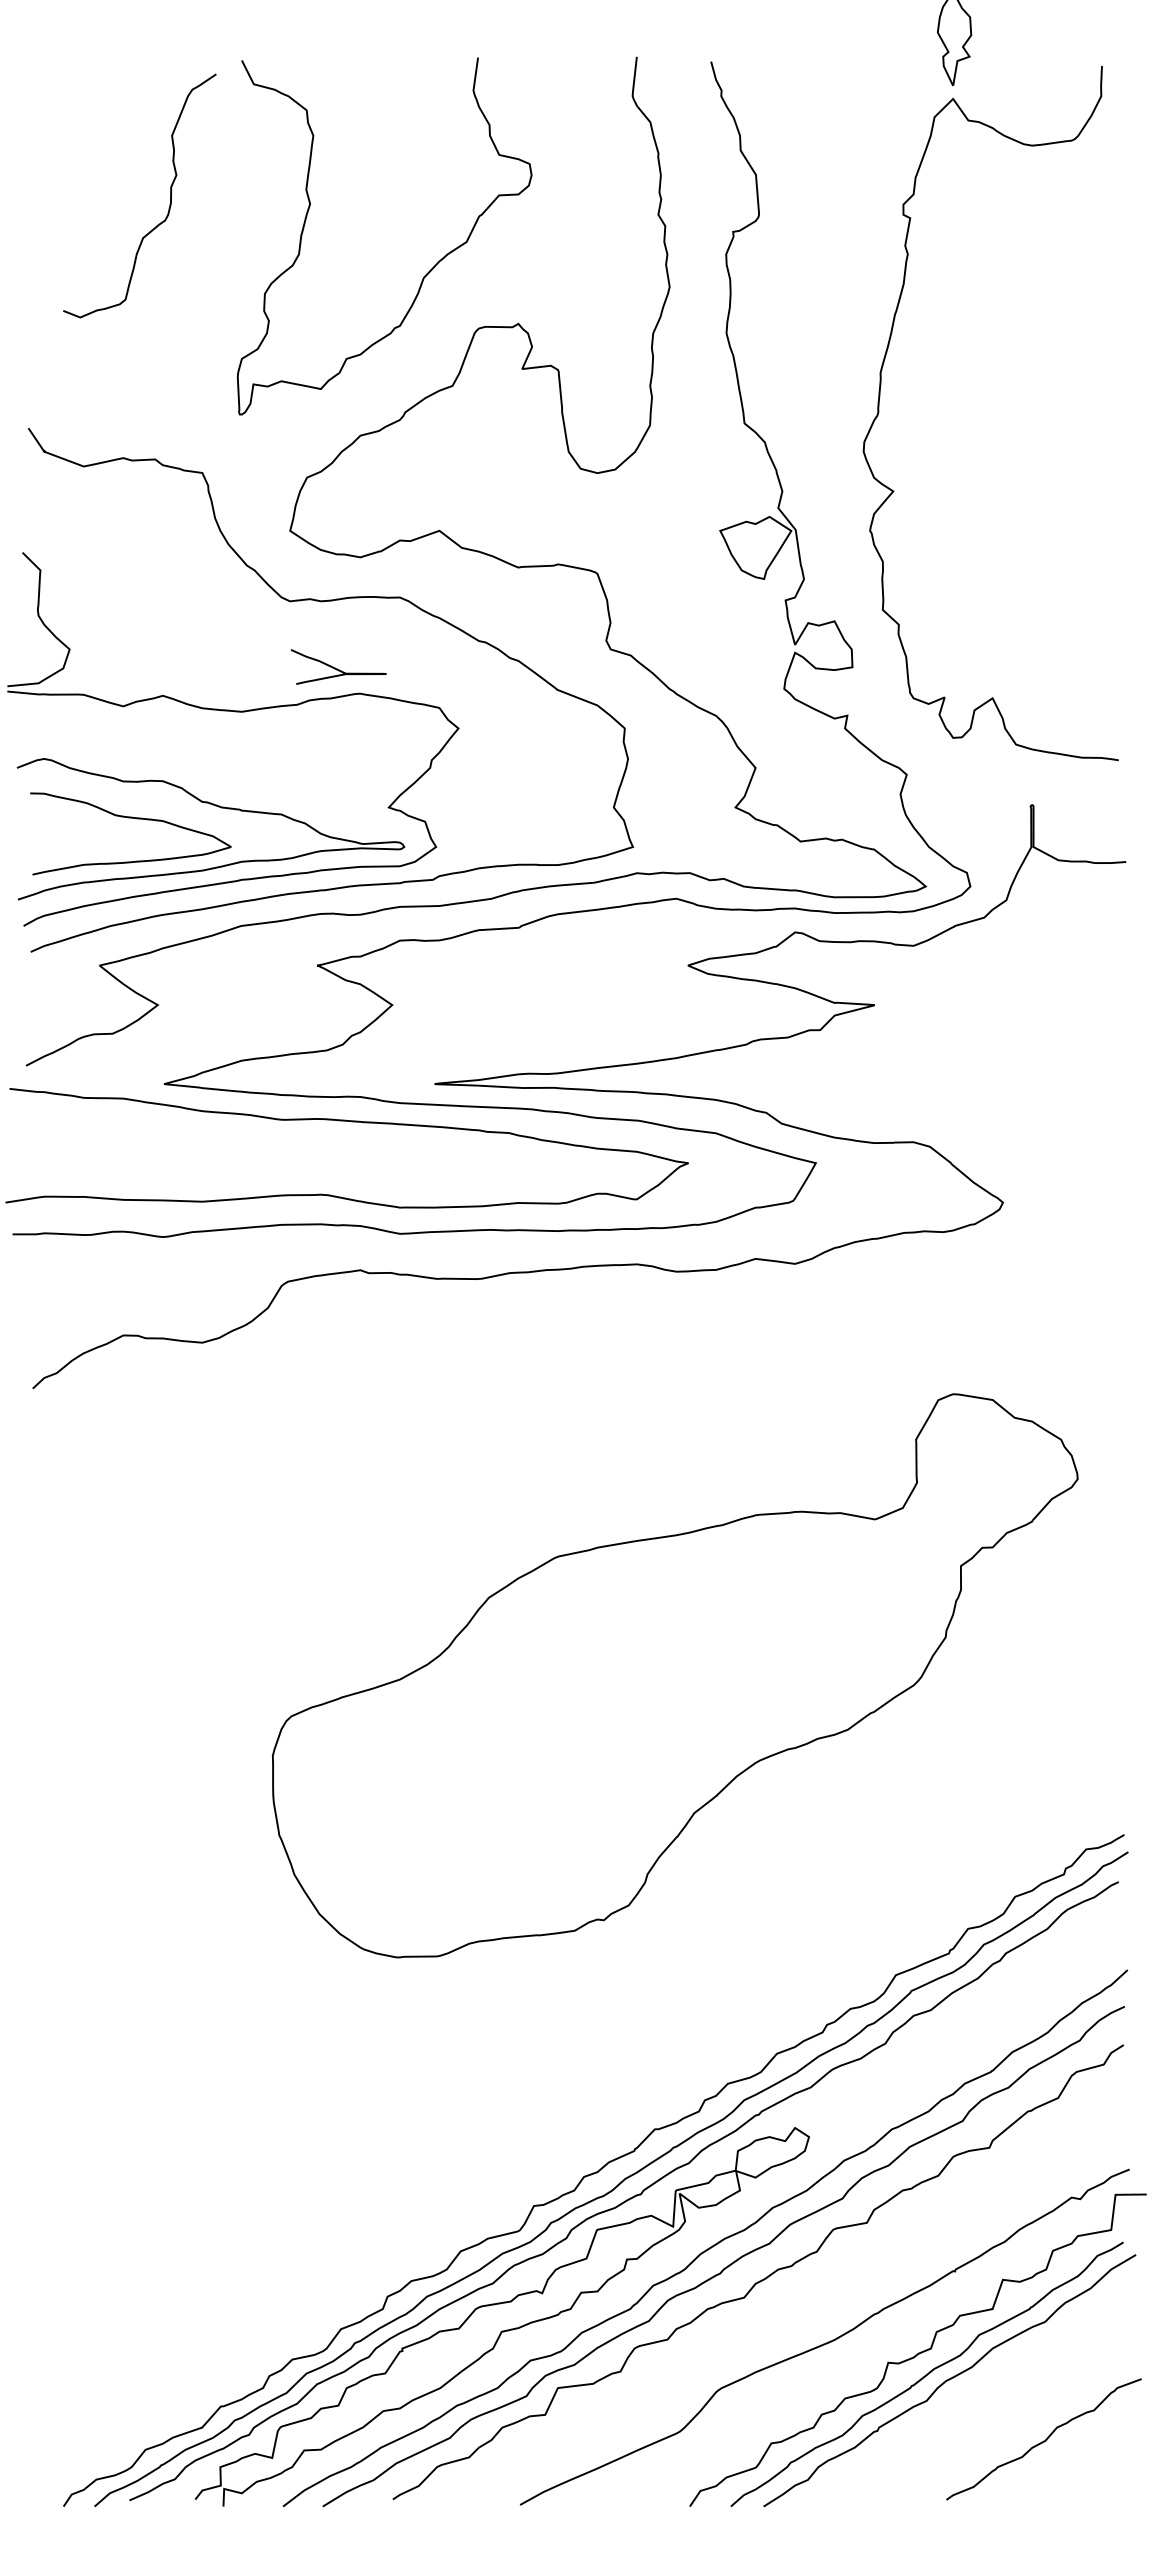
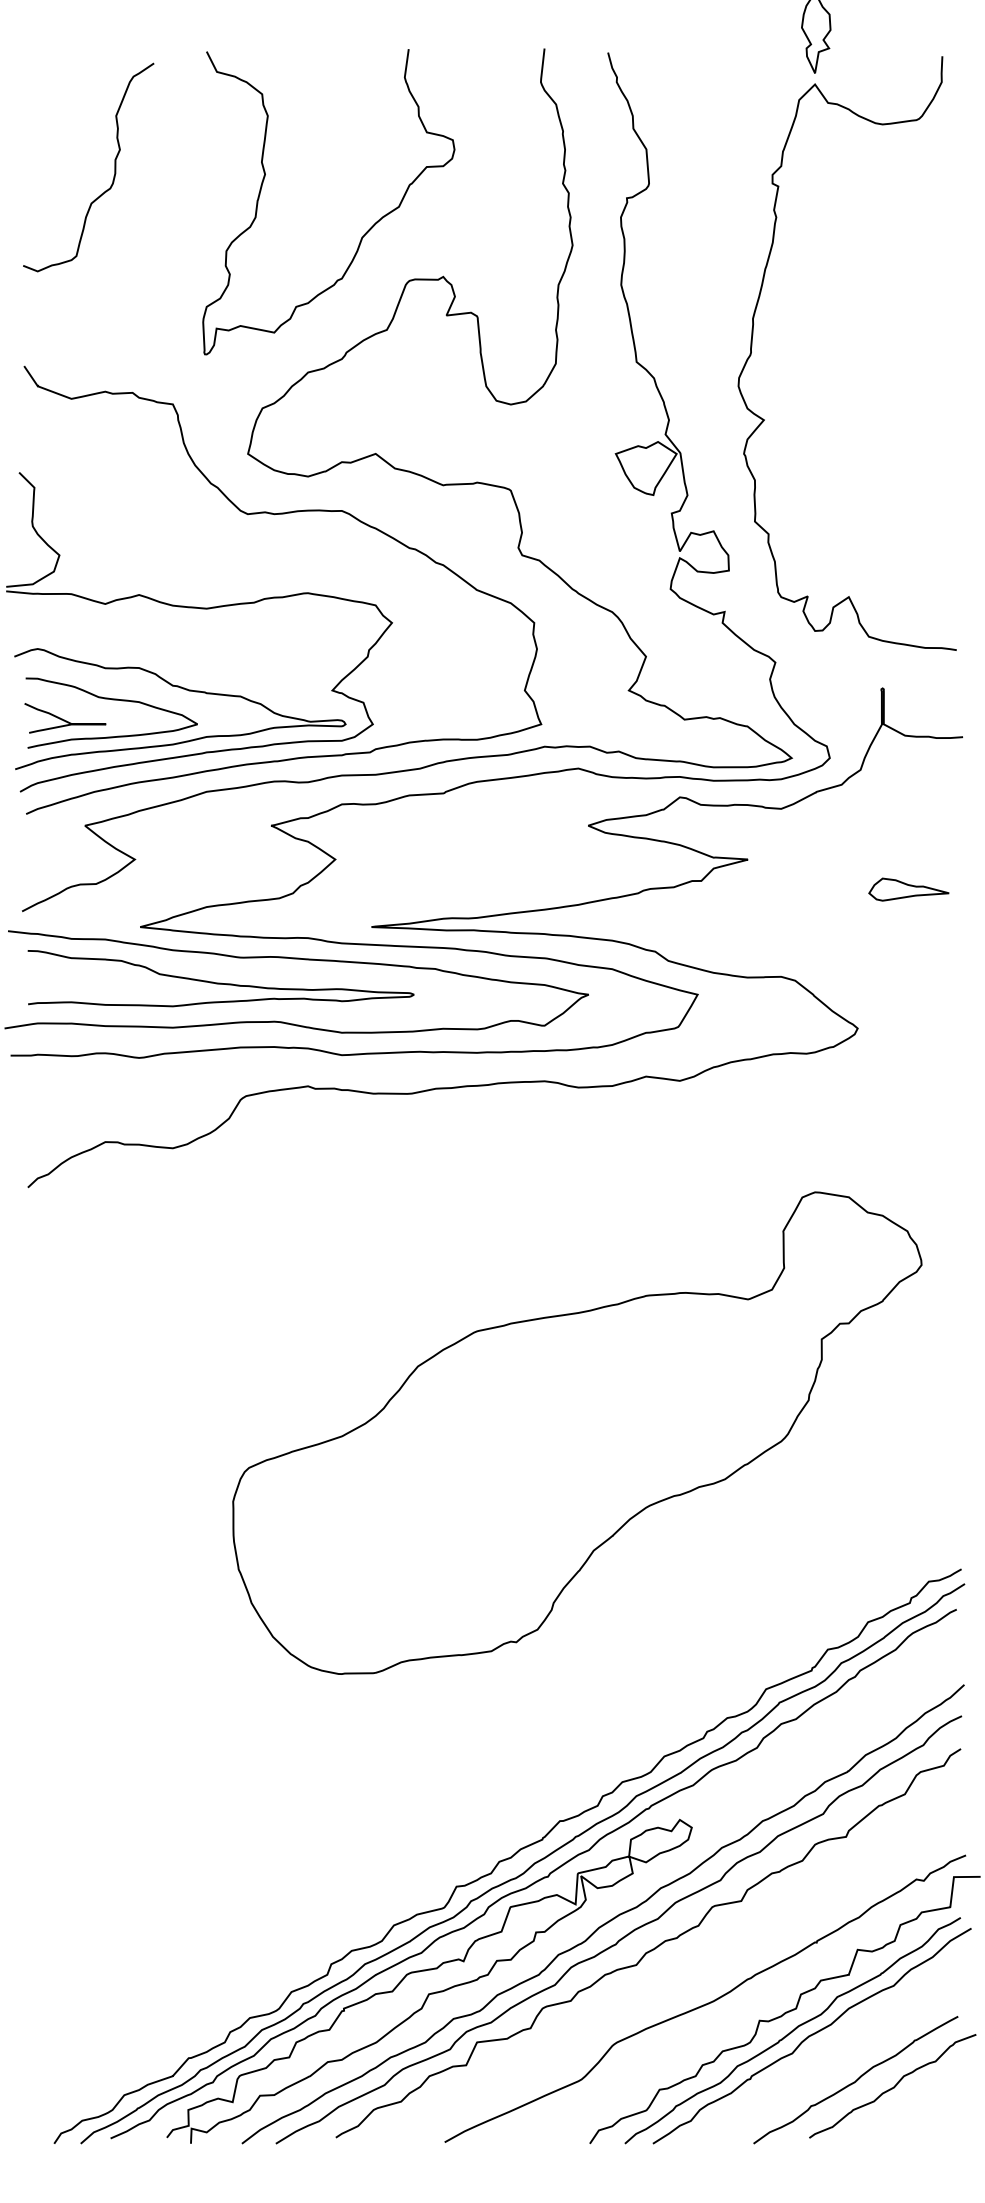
curve: (170, 195) -> (114, 167), moved
curve: (337, 668) -> (64, 719), moved
part: (1062, 1040) -> (908, 889), added
curve: (258, 1149) -> (220, 983), added
curve: (1000, 2432) -> (855, 2080), added

